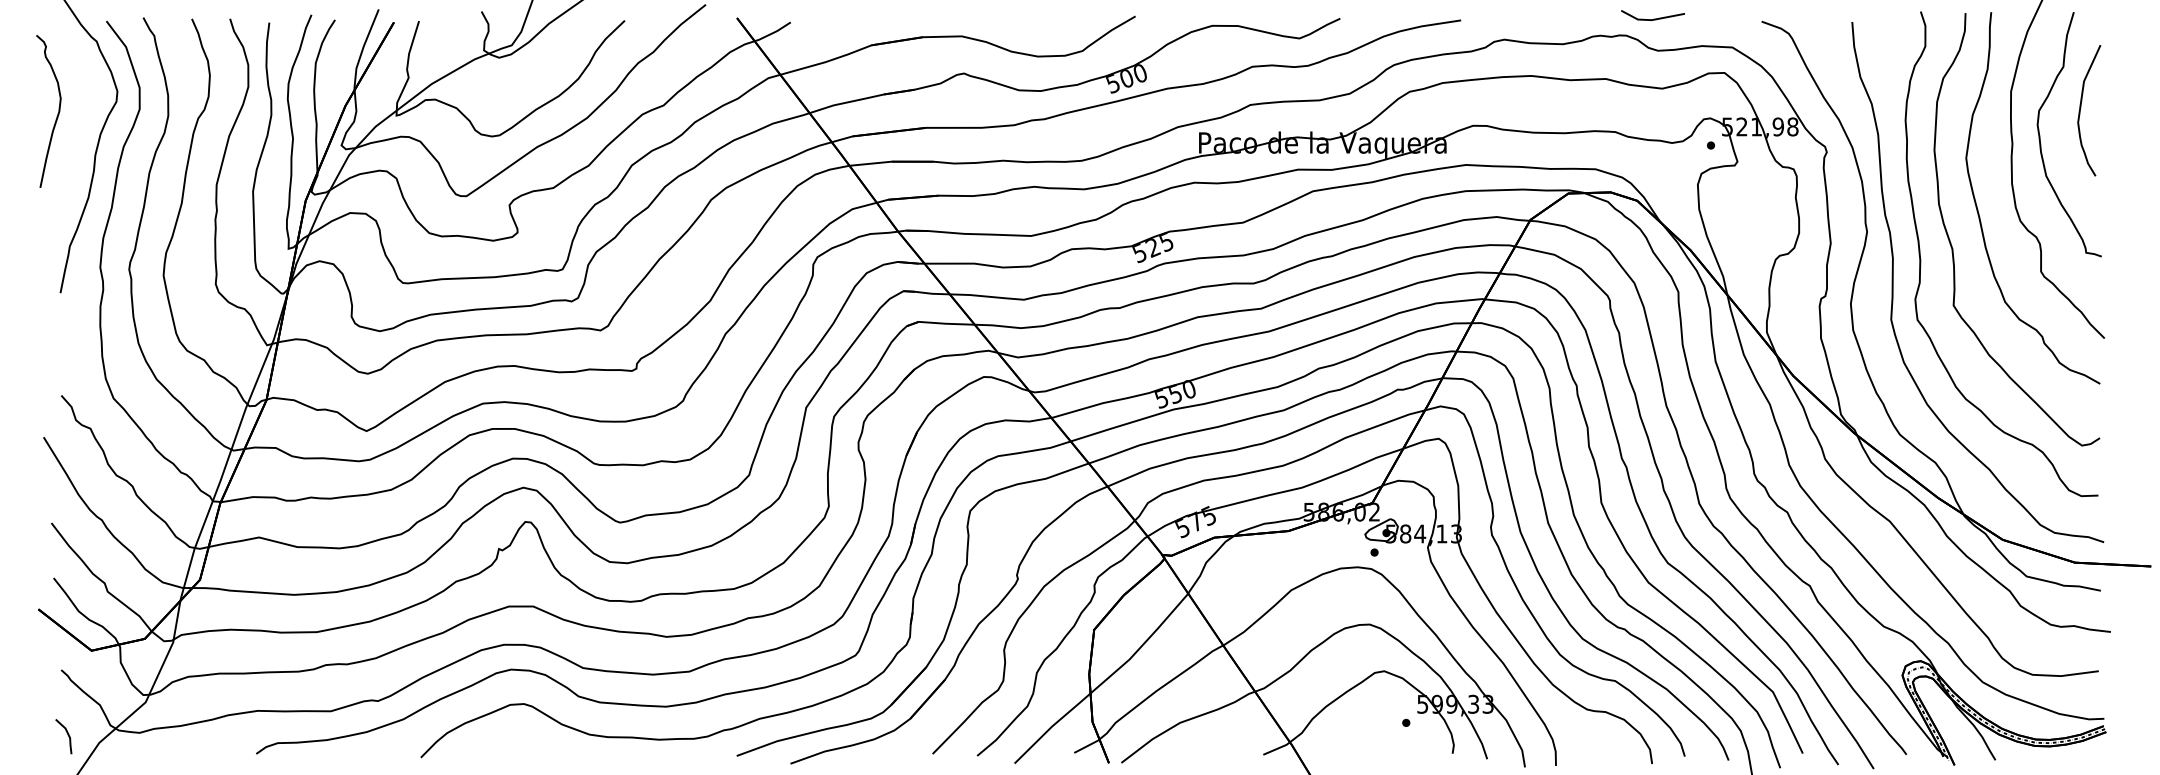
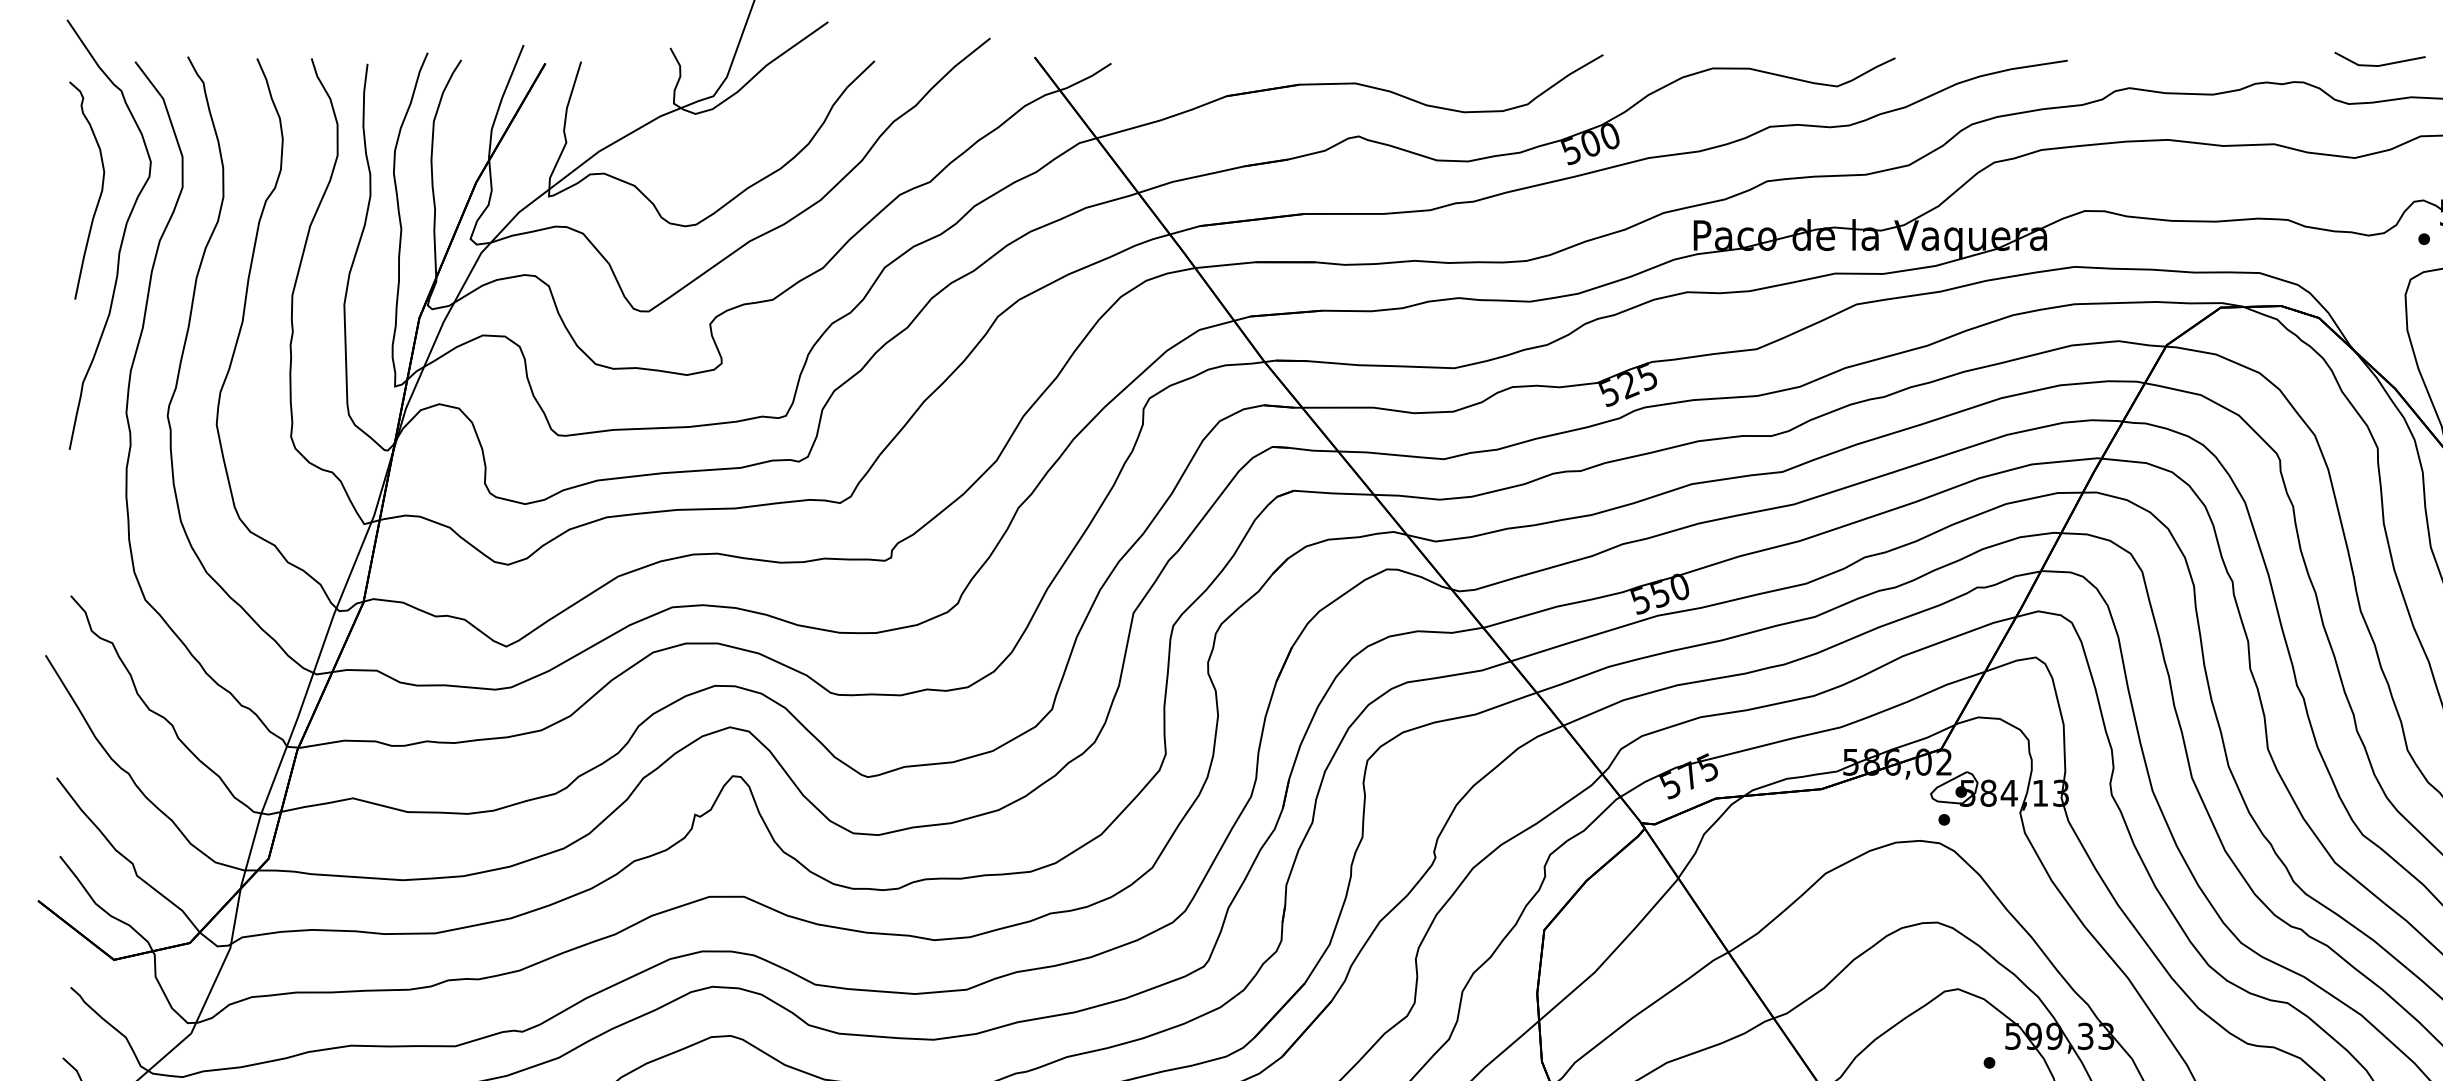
line: (1653, 18) -> (2380, 63), moved
curve: (57, 113) -> (99, 193), moved

